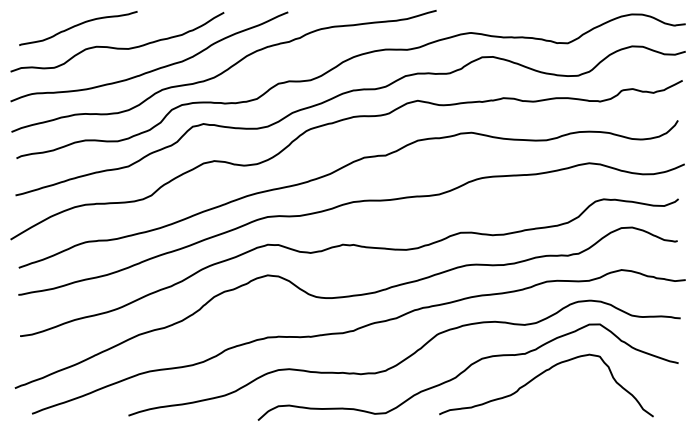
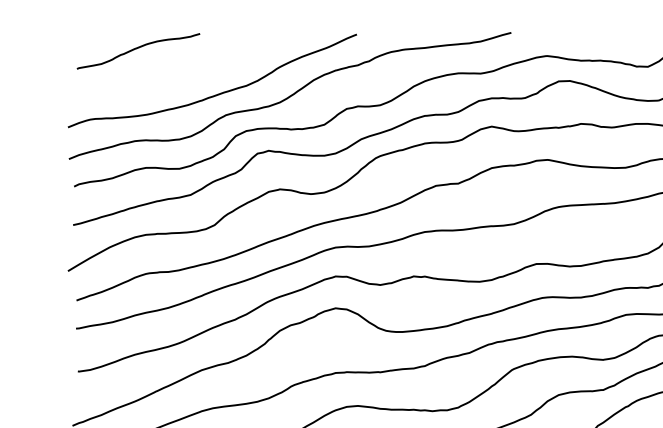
curve: (117, 47) -> (179, 71), removed

